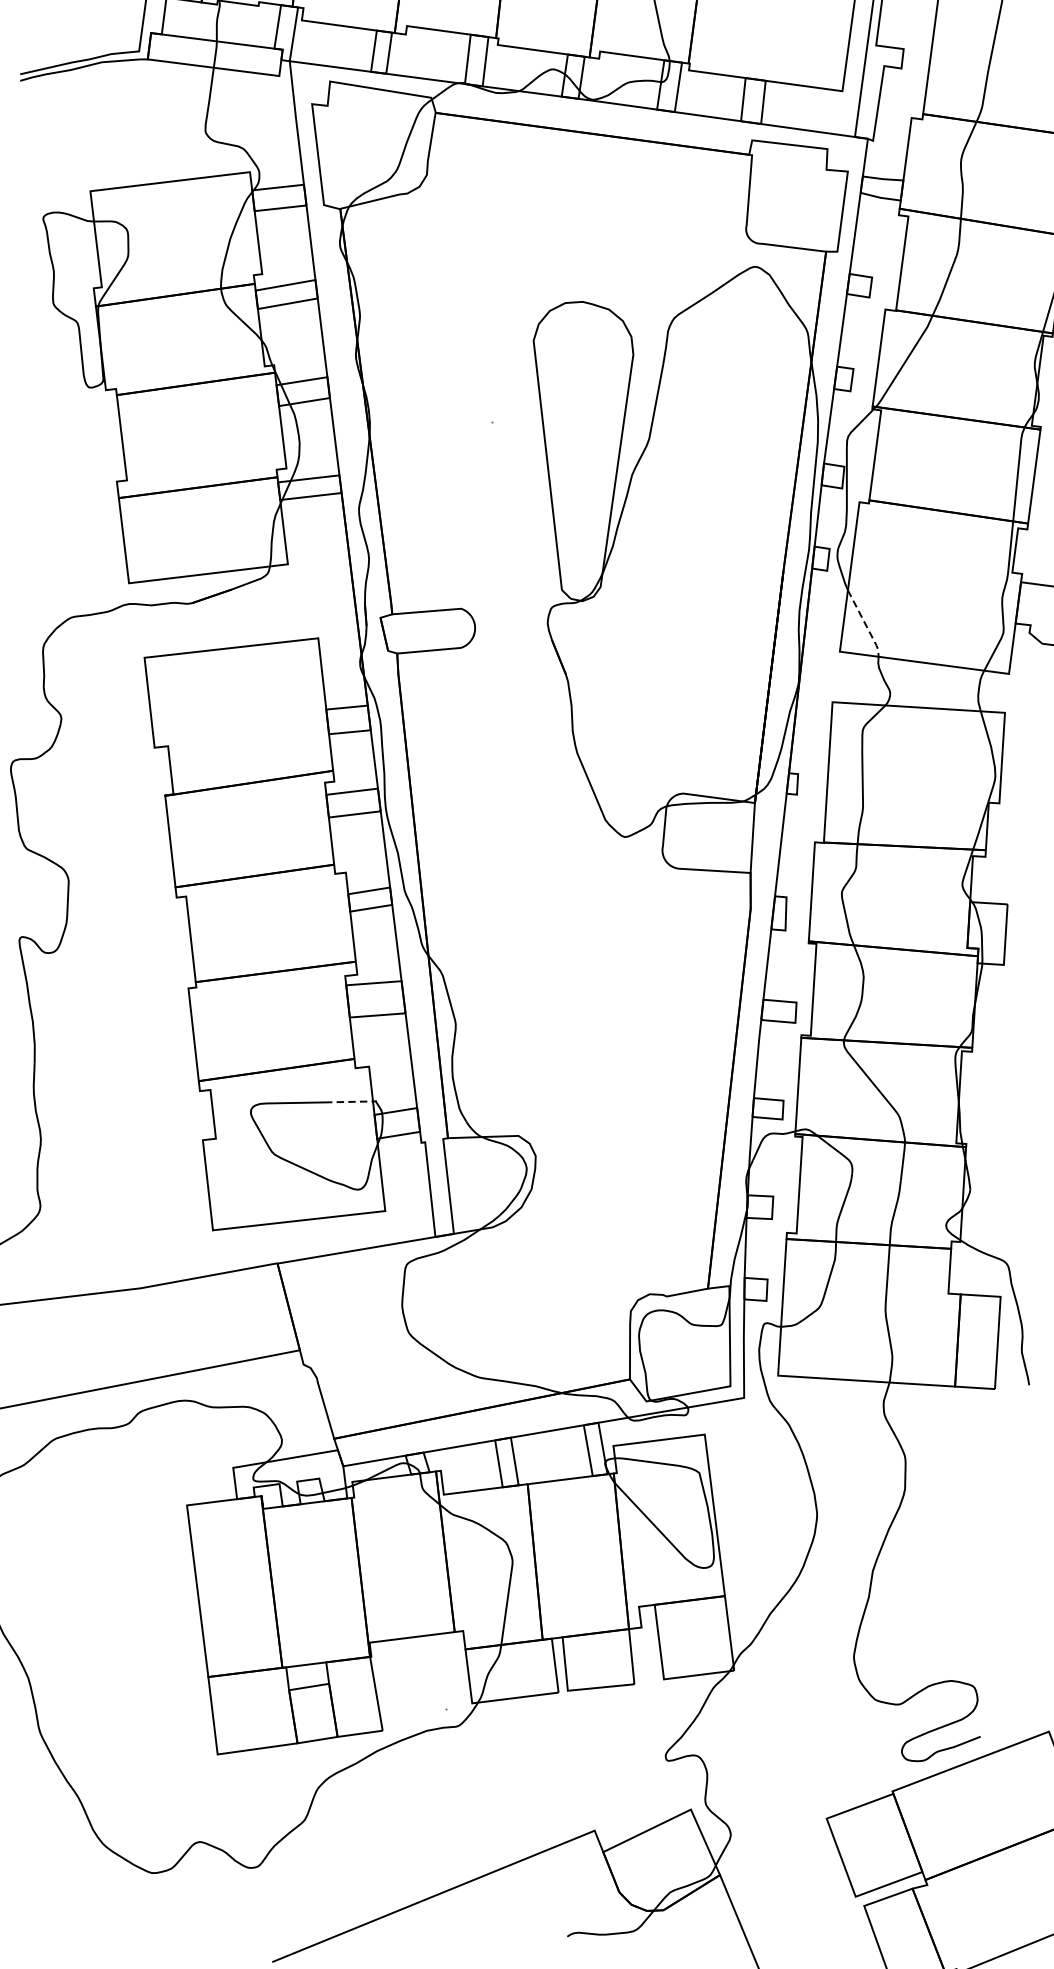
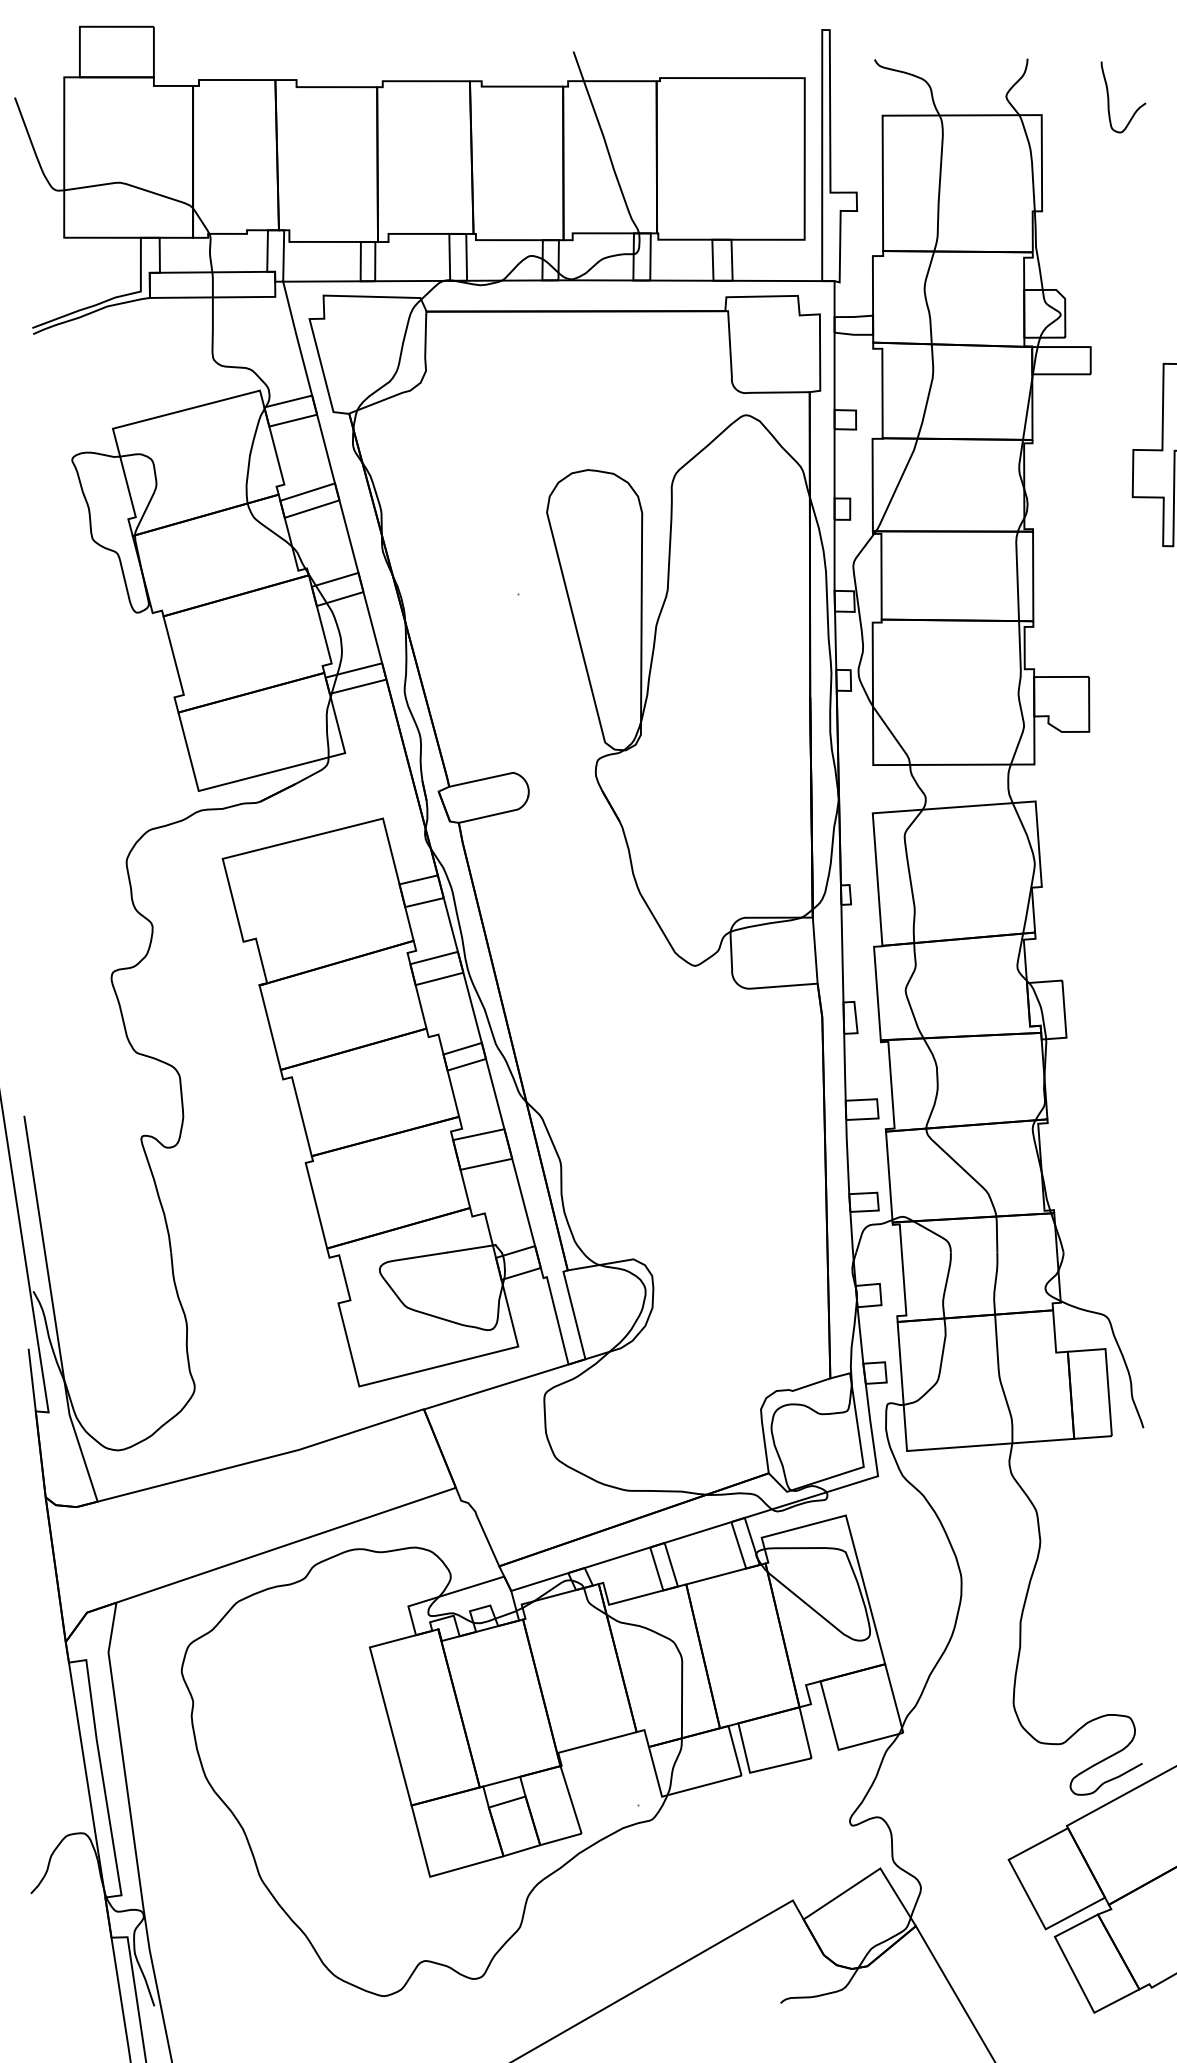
line: (866, 624) -> (894, 736), dashed -> solid
line: (349, 1101) -> (470, 1248), dashed -> solid

